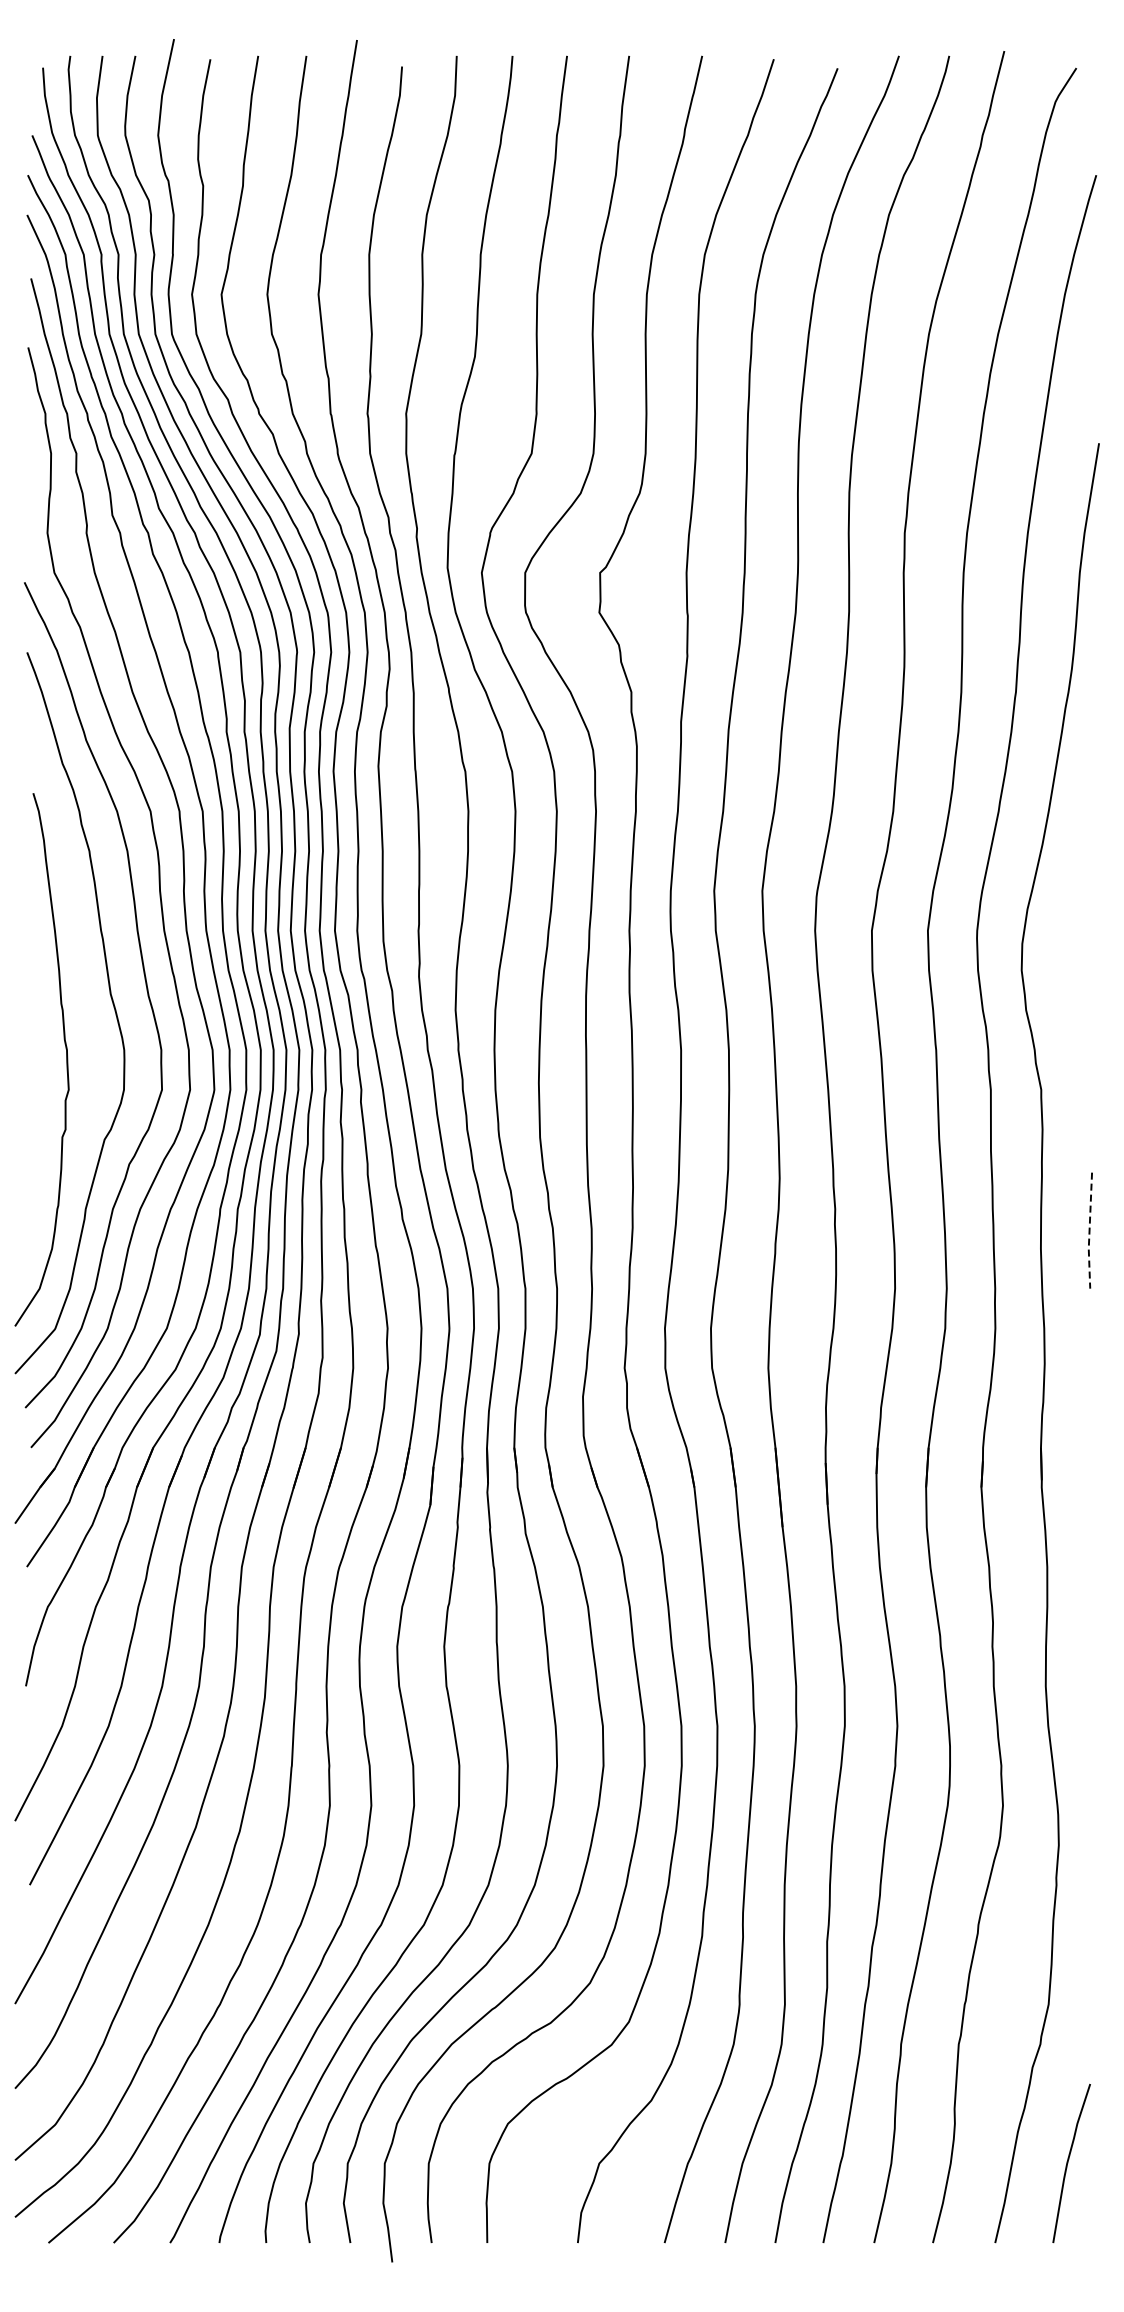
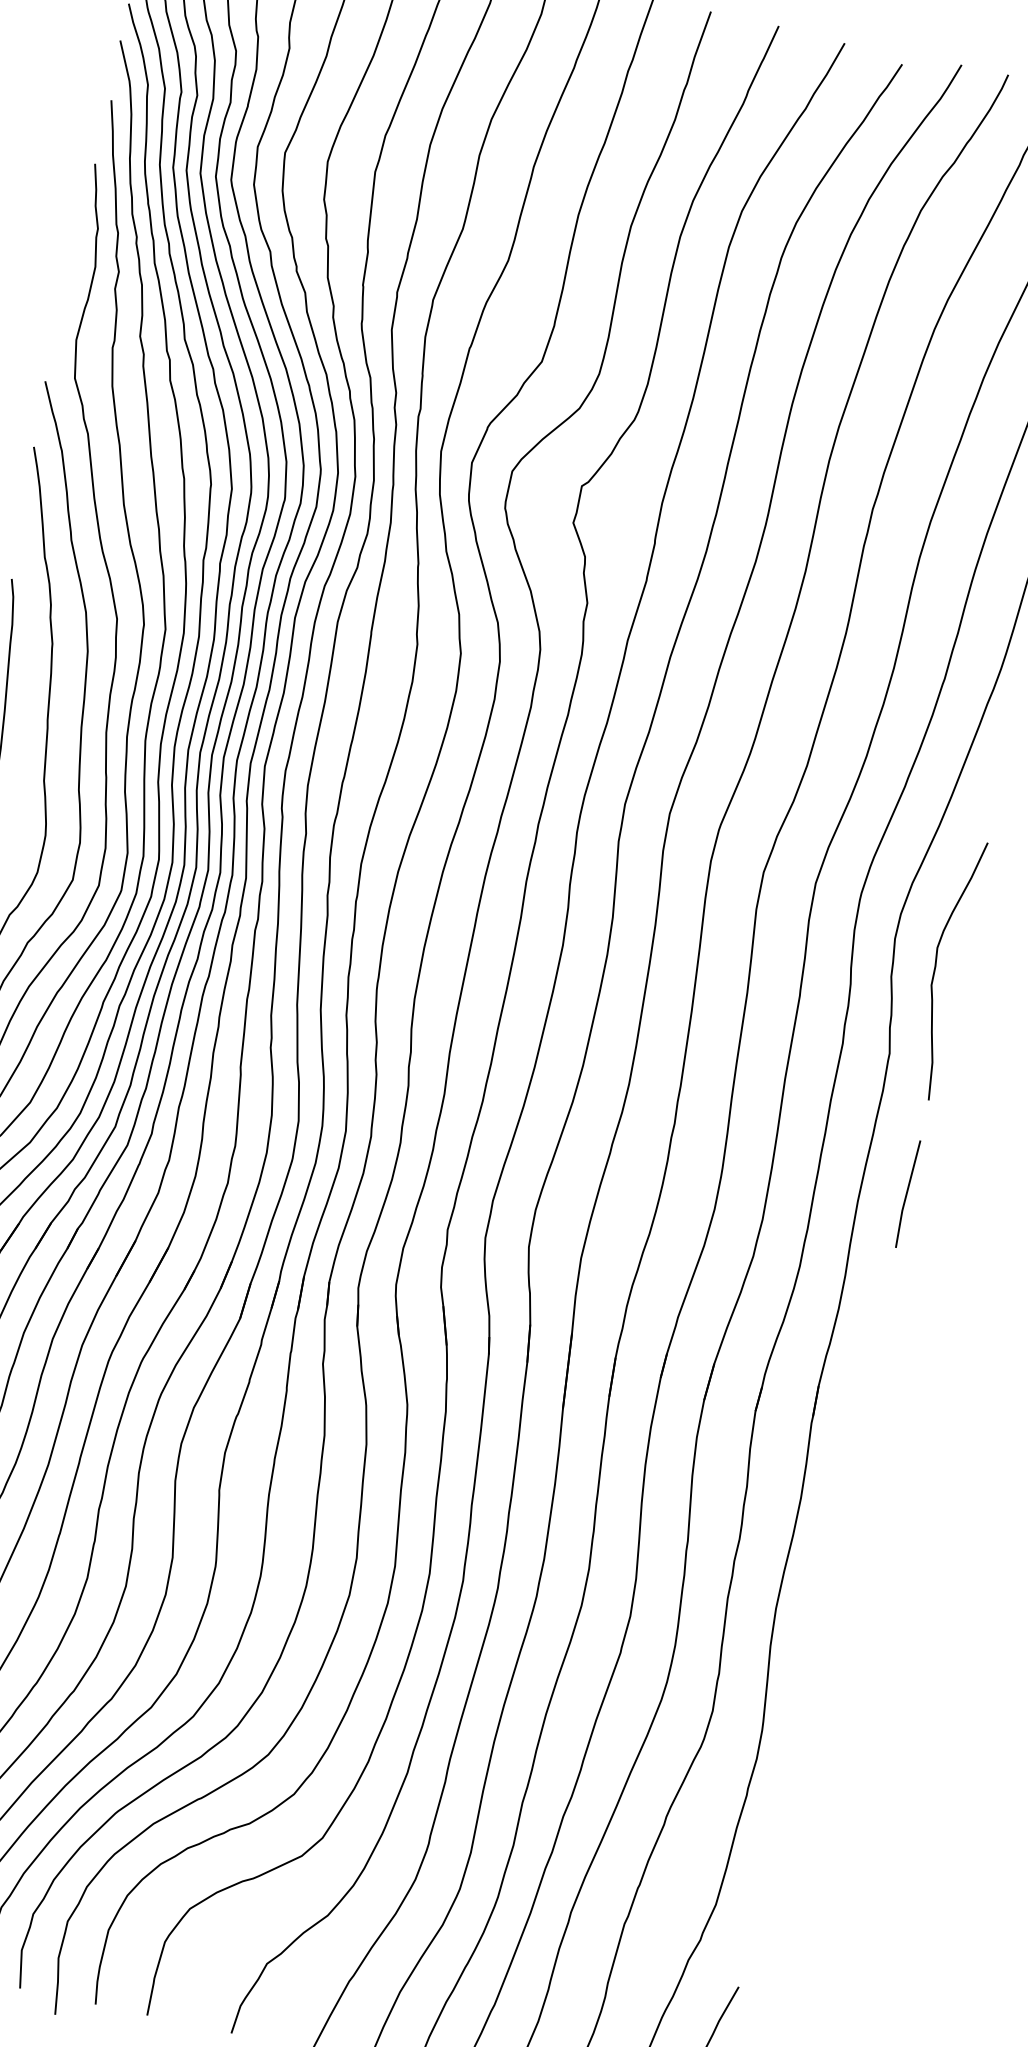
curve: (1070, 990) -> (936, 967), added
line: (1089, 1231) -> (906, 1194), dashed -> solid

